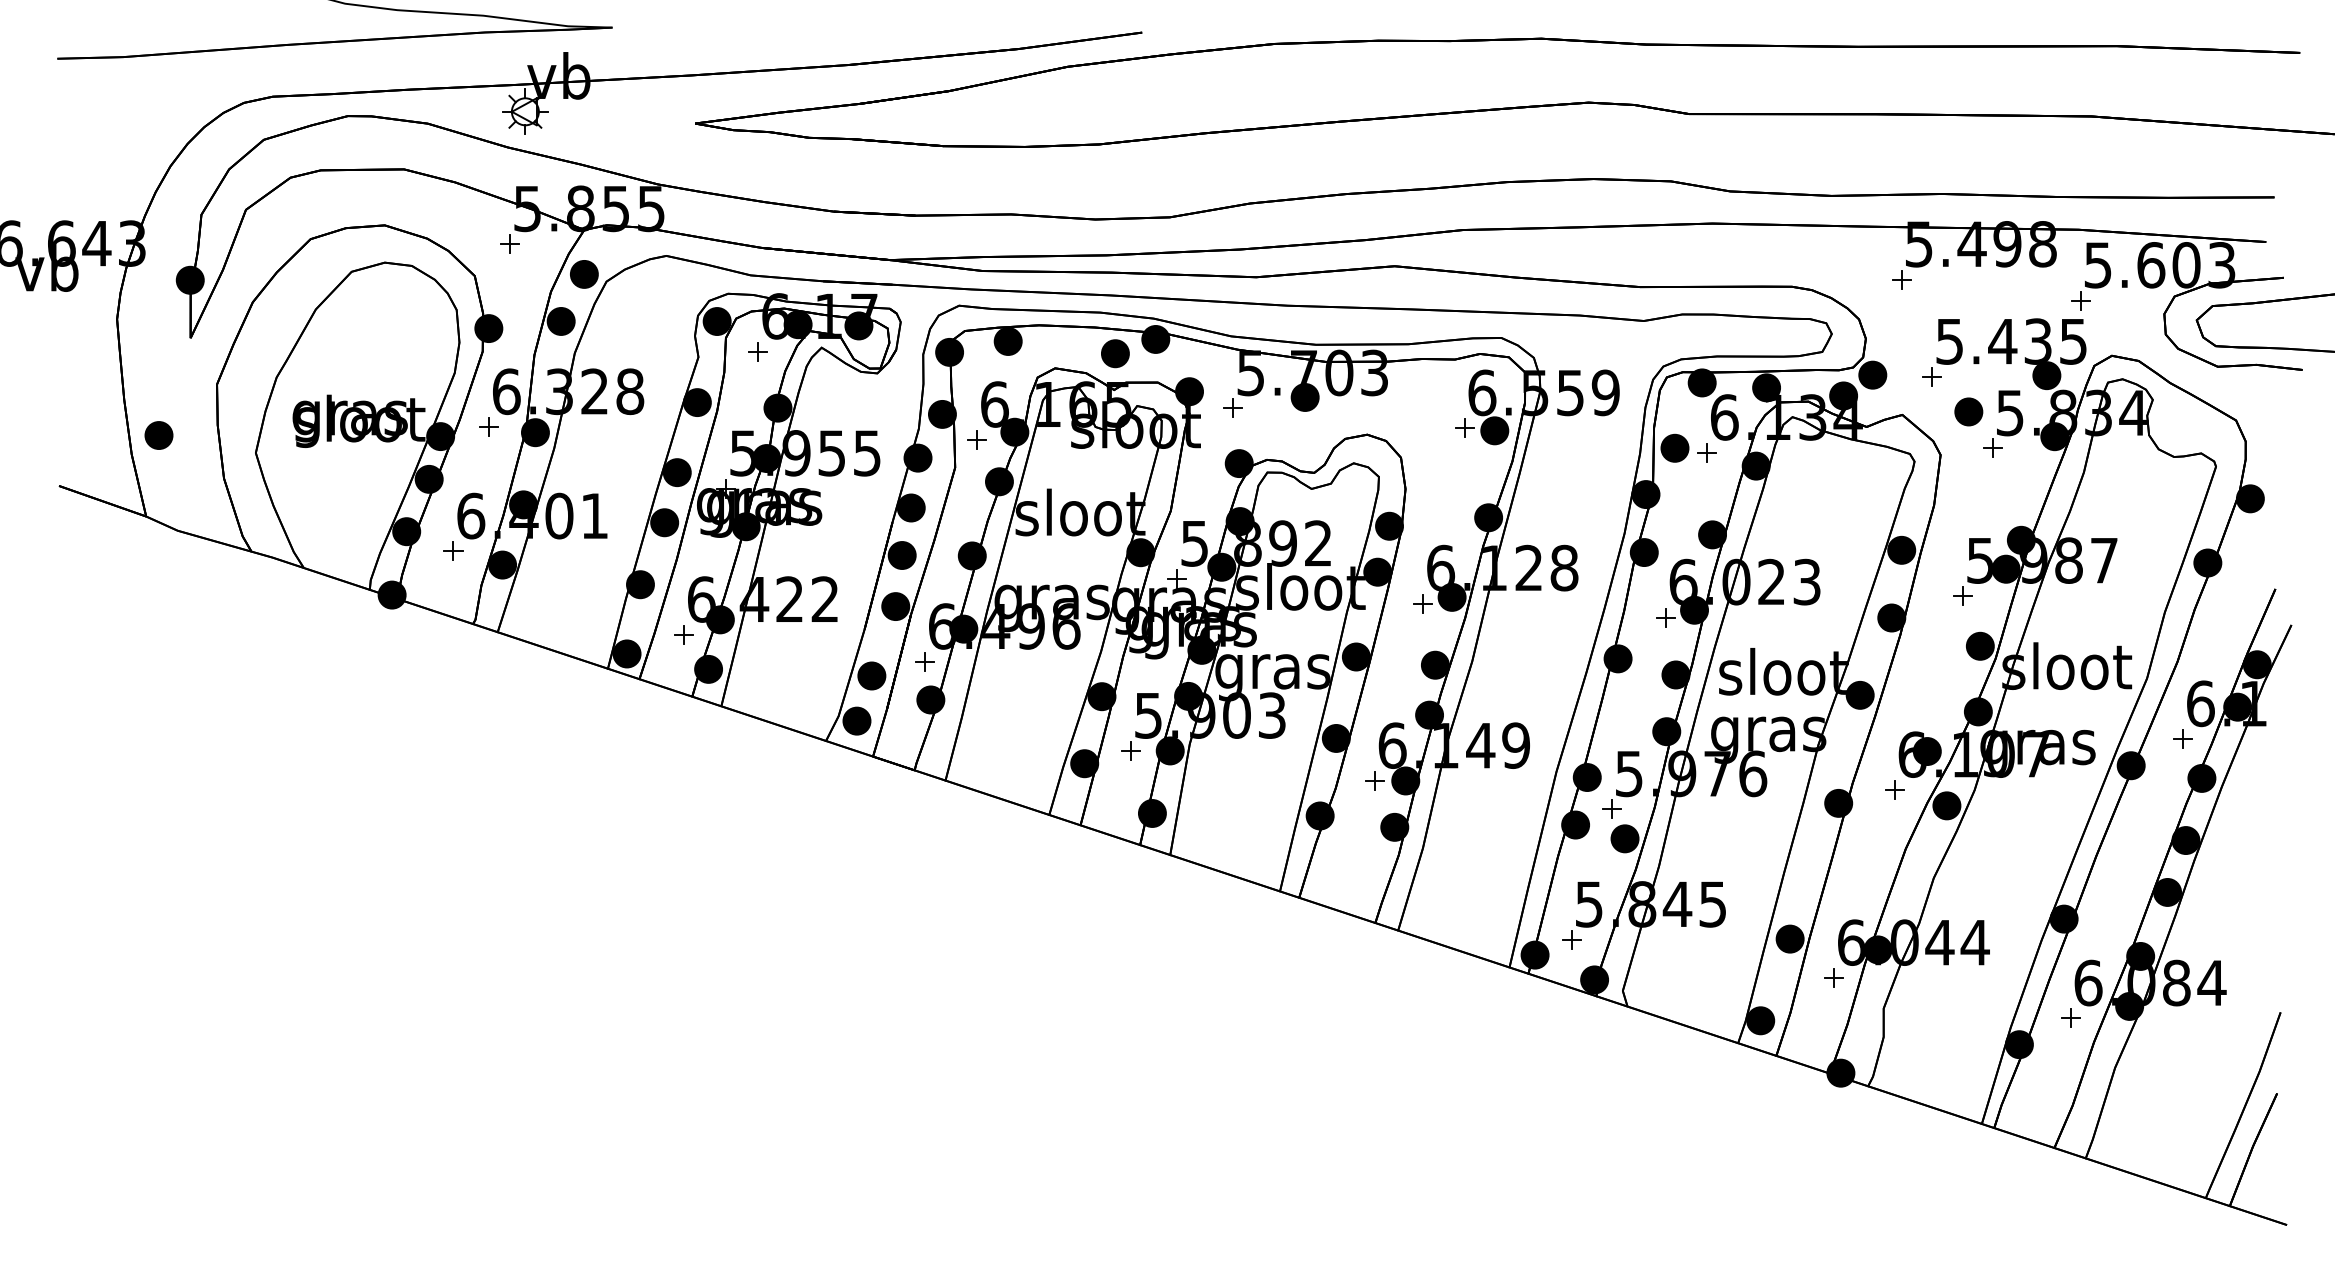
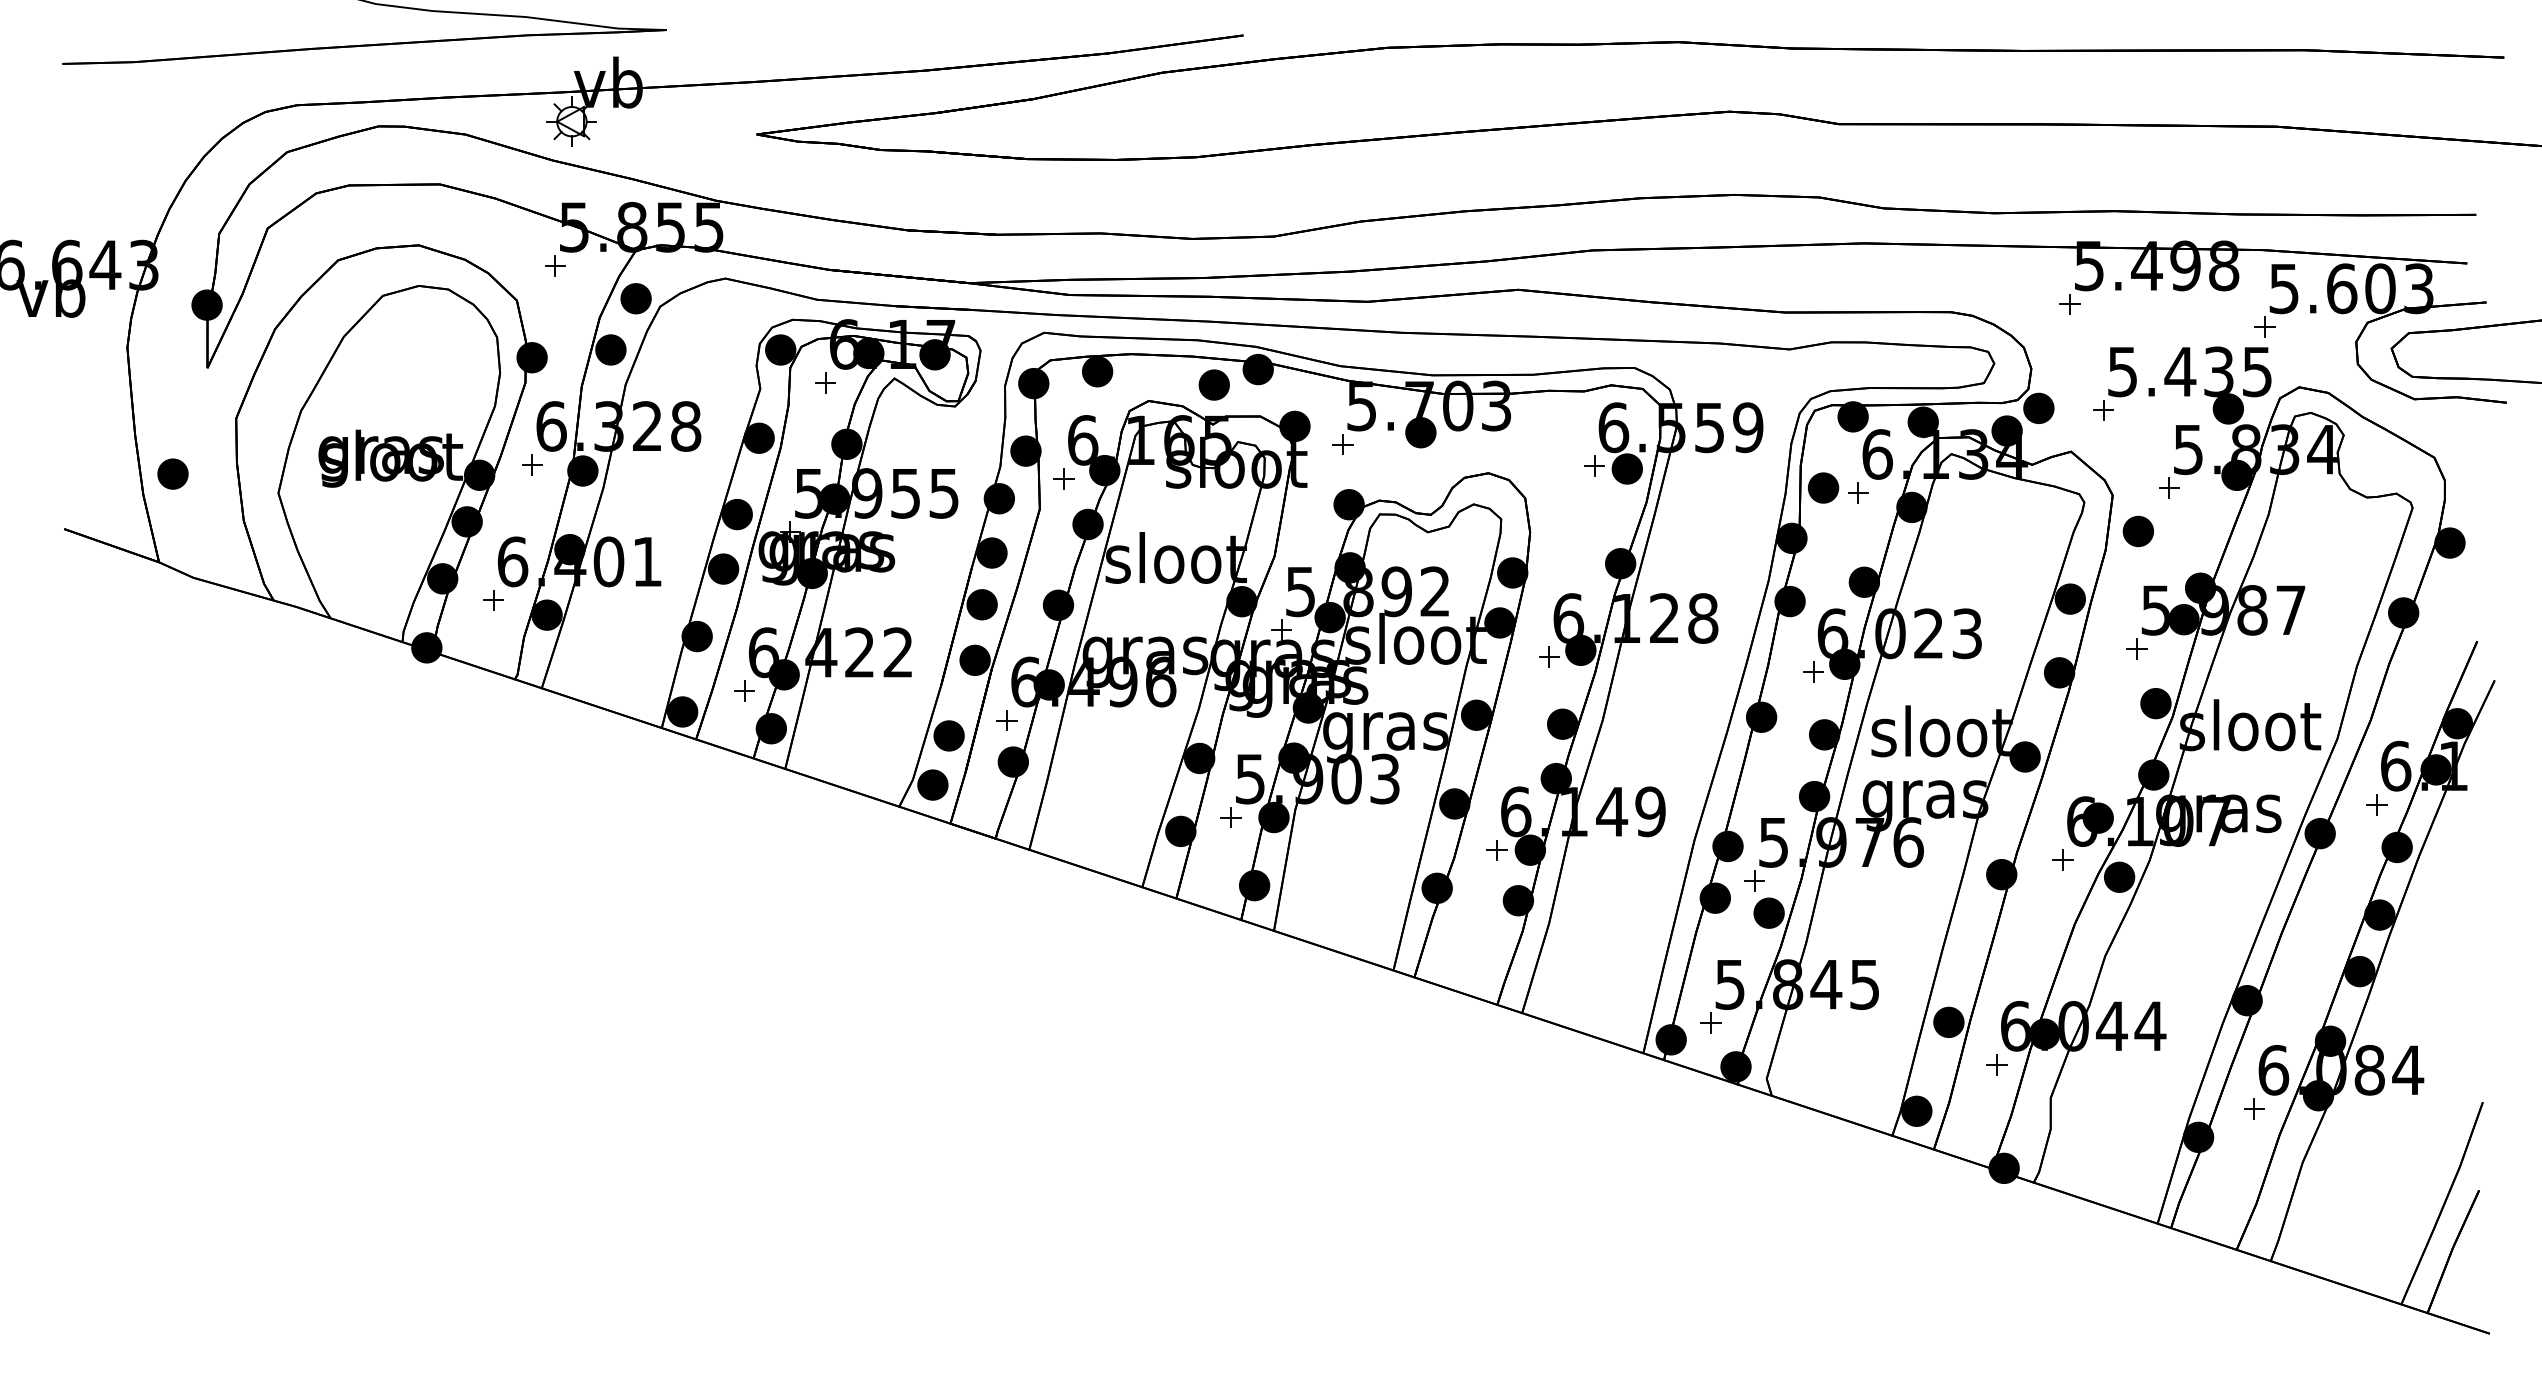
part: (1967, 411) -> (2137, 531), moved

